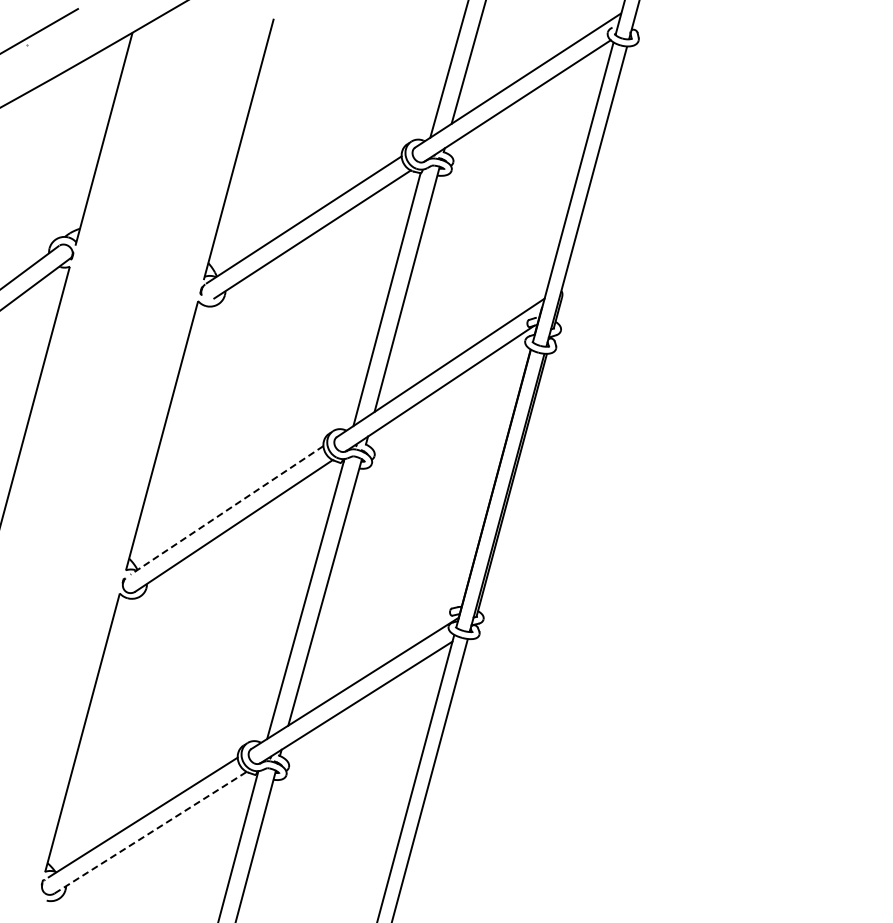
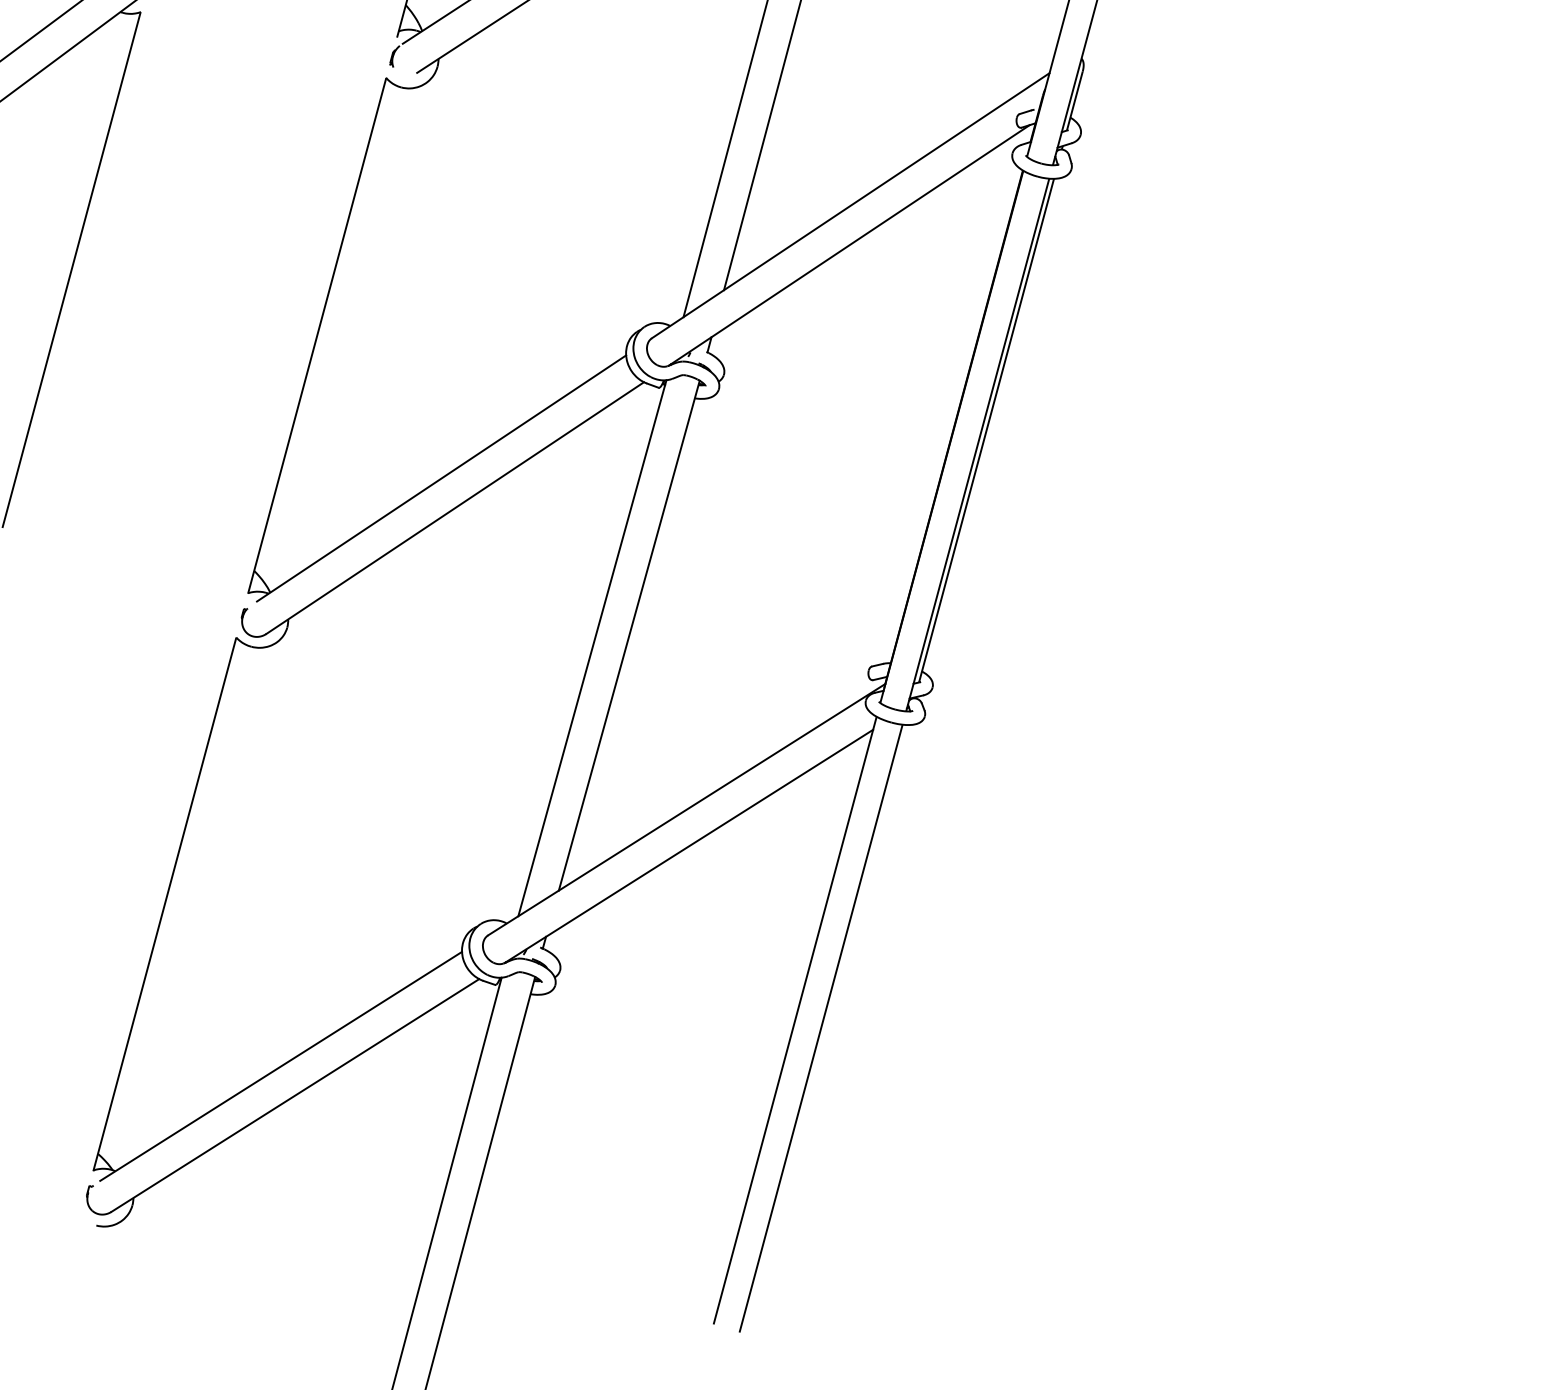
line: (227, 510) -> (442, 478), dashed -> solid
line: (150, 832) -> (295, 1095), dashed -> solid

